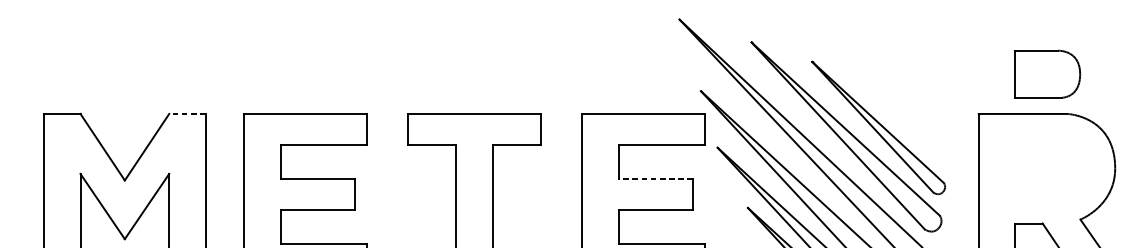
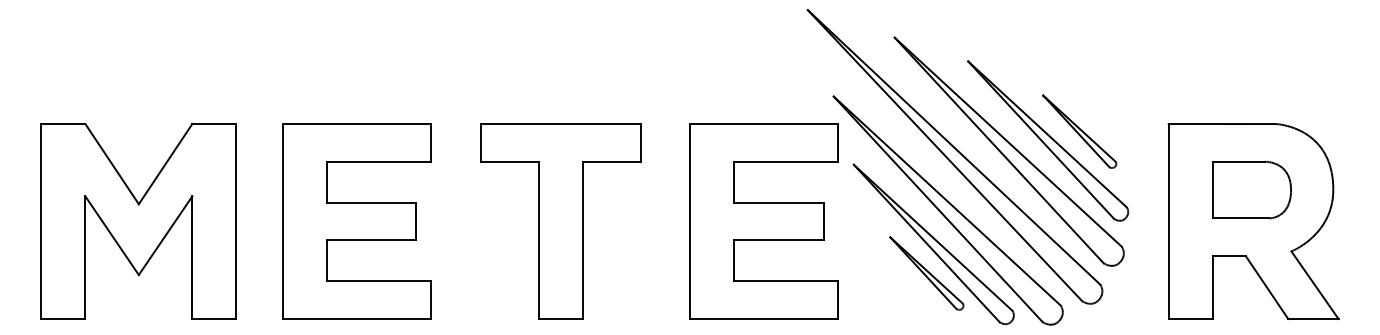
part: (1047, 73) -> (1251, 189), moved
line: (186, 114) -> (213, 124), dashed -> solid
part: (904, 120) -> (1079, 131), added
line: (656, 179) -> (779, 202), dashed -> solid

